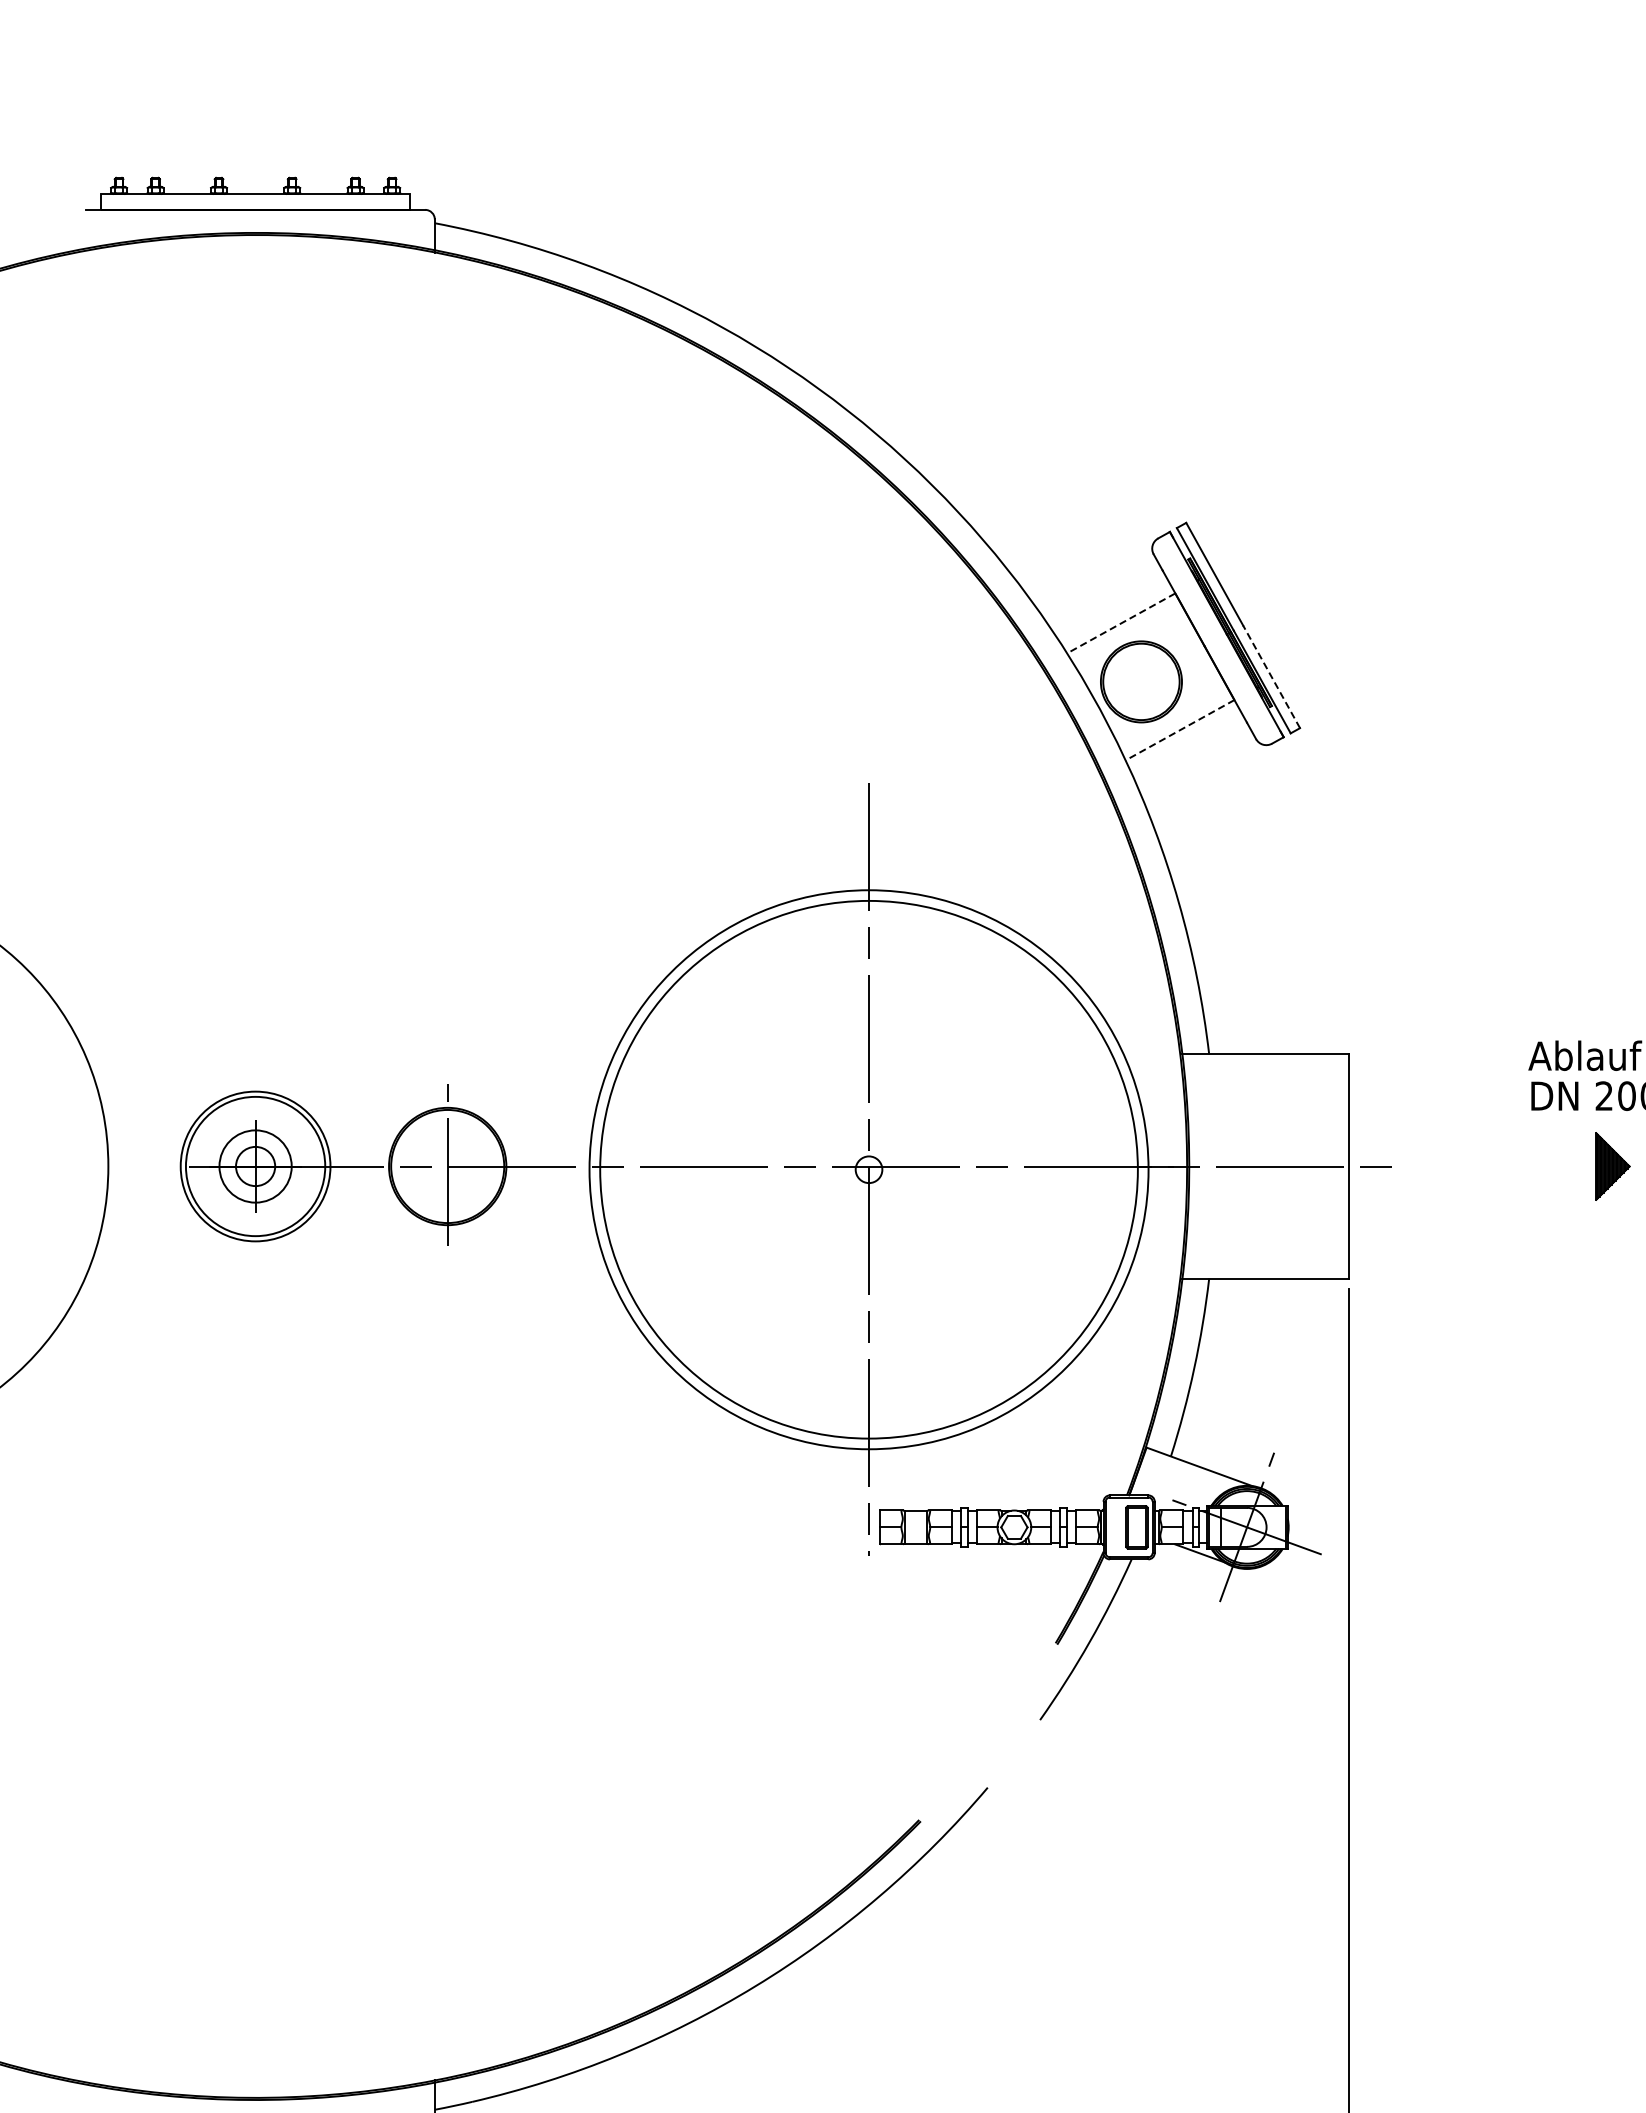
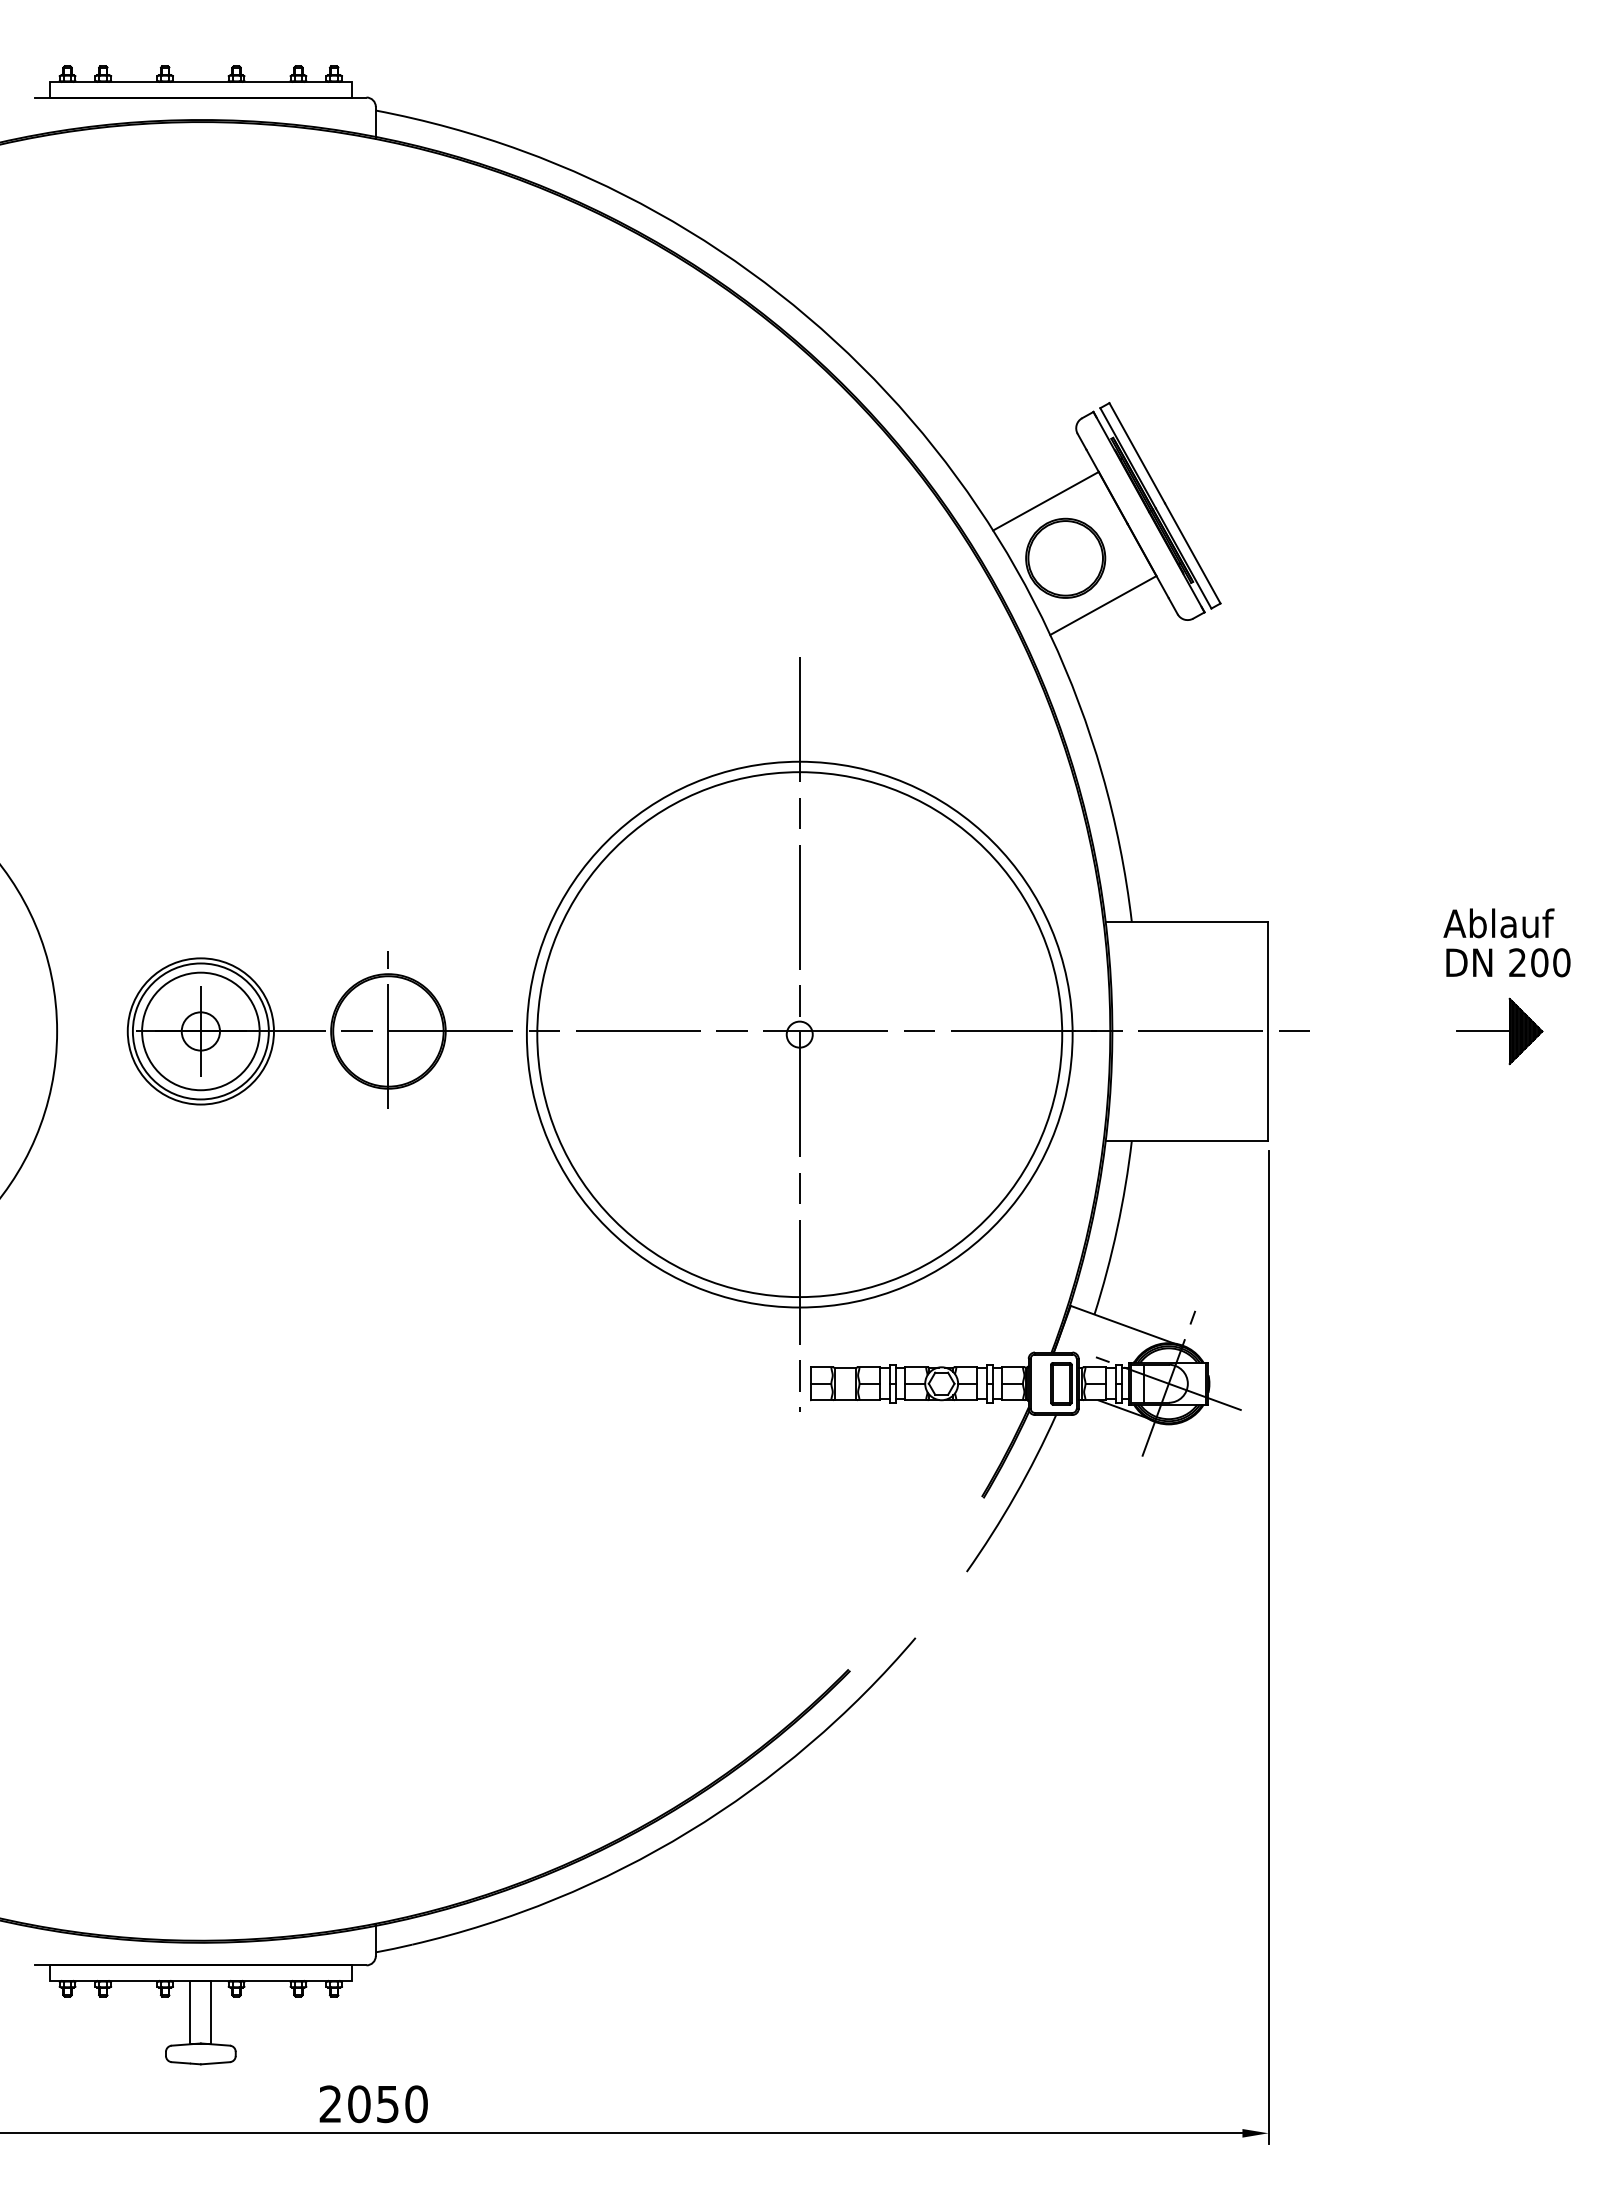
line: (1120, 623) -> (1045, 501), dashed -> solid
line: (1271, 675) -> (1192, 552), dashed -> solid
line: (1180, 730) -> (1103, 605), dashed -> solid
circle: (255, 1166) -> (200, 1031), size x1.67
line: (1568, 1166) -> (1482, 1031), added

